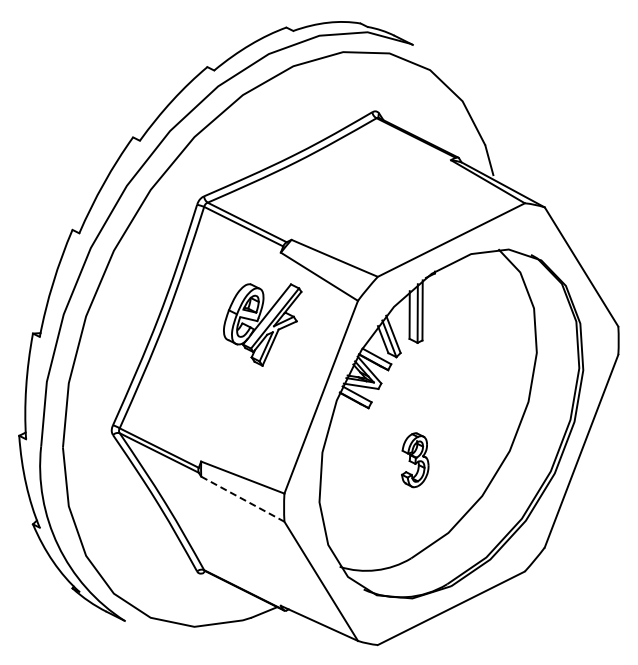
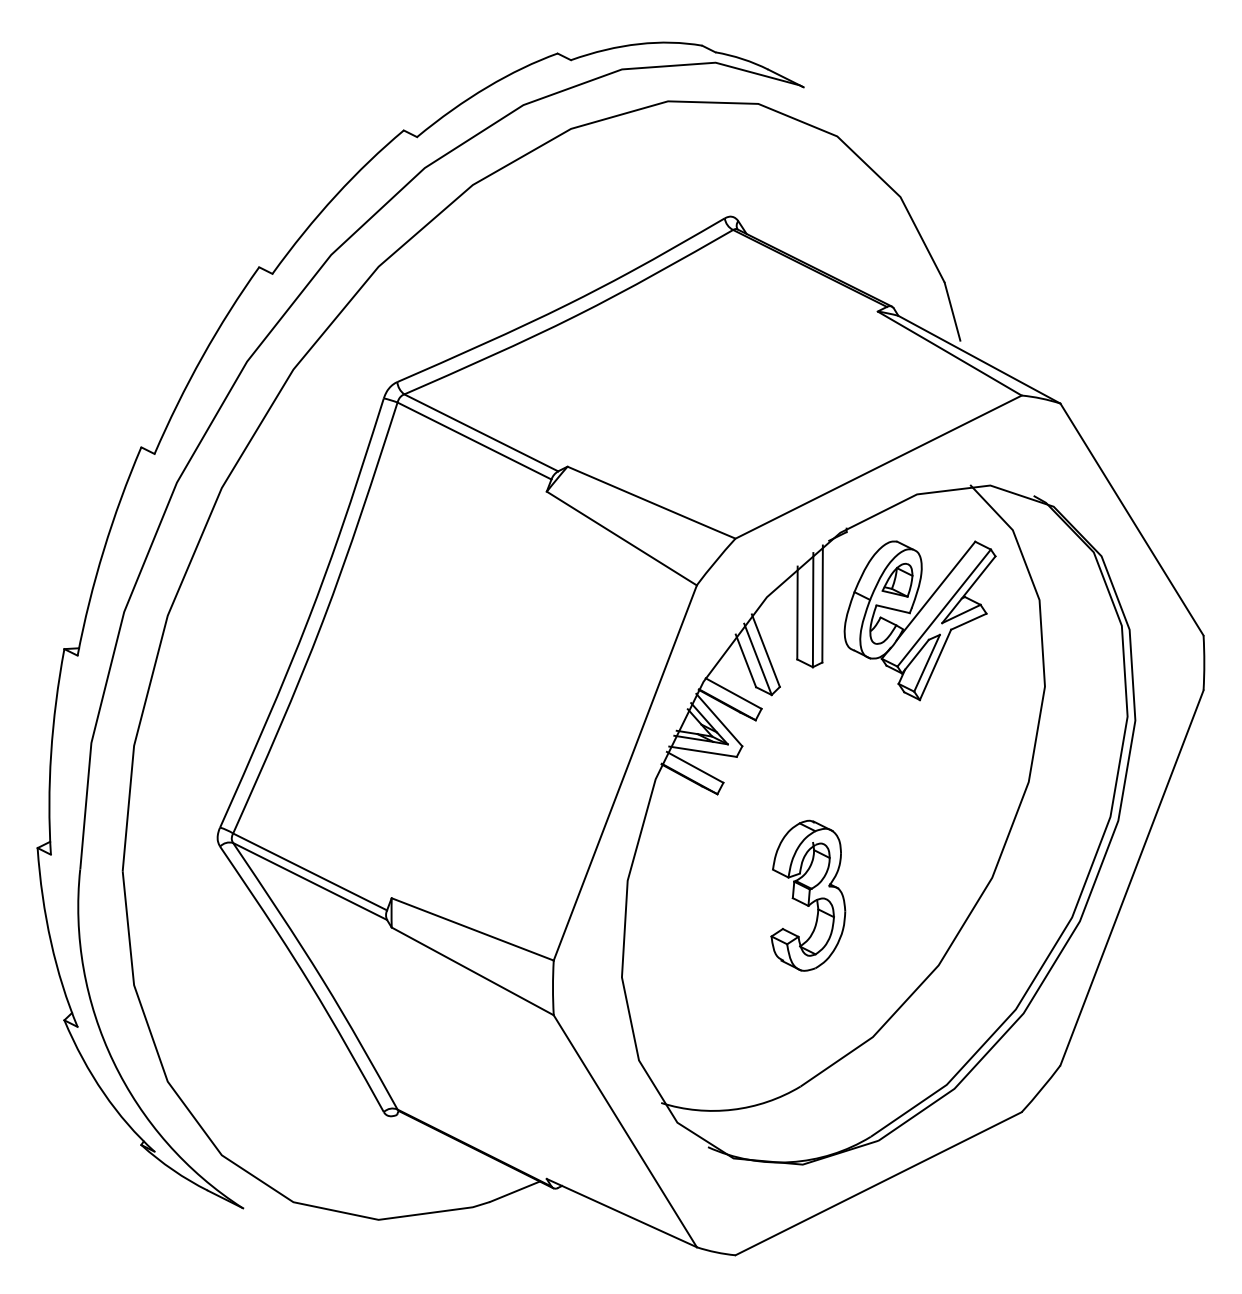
part: (262, 324) -> (919, 619), moved
part: (415, 459) -> (808, 894), size x1.43
line: (243, 499) -> (474, 972), dashed -> solid

